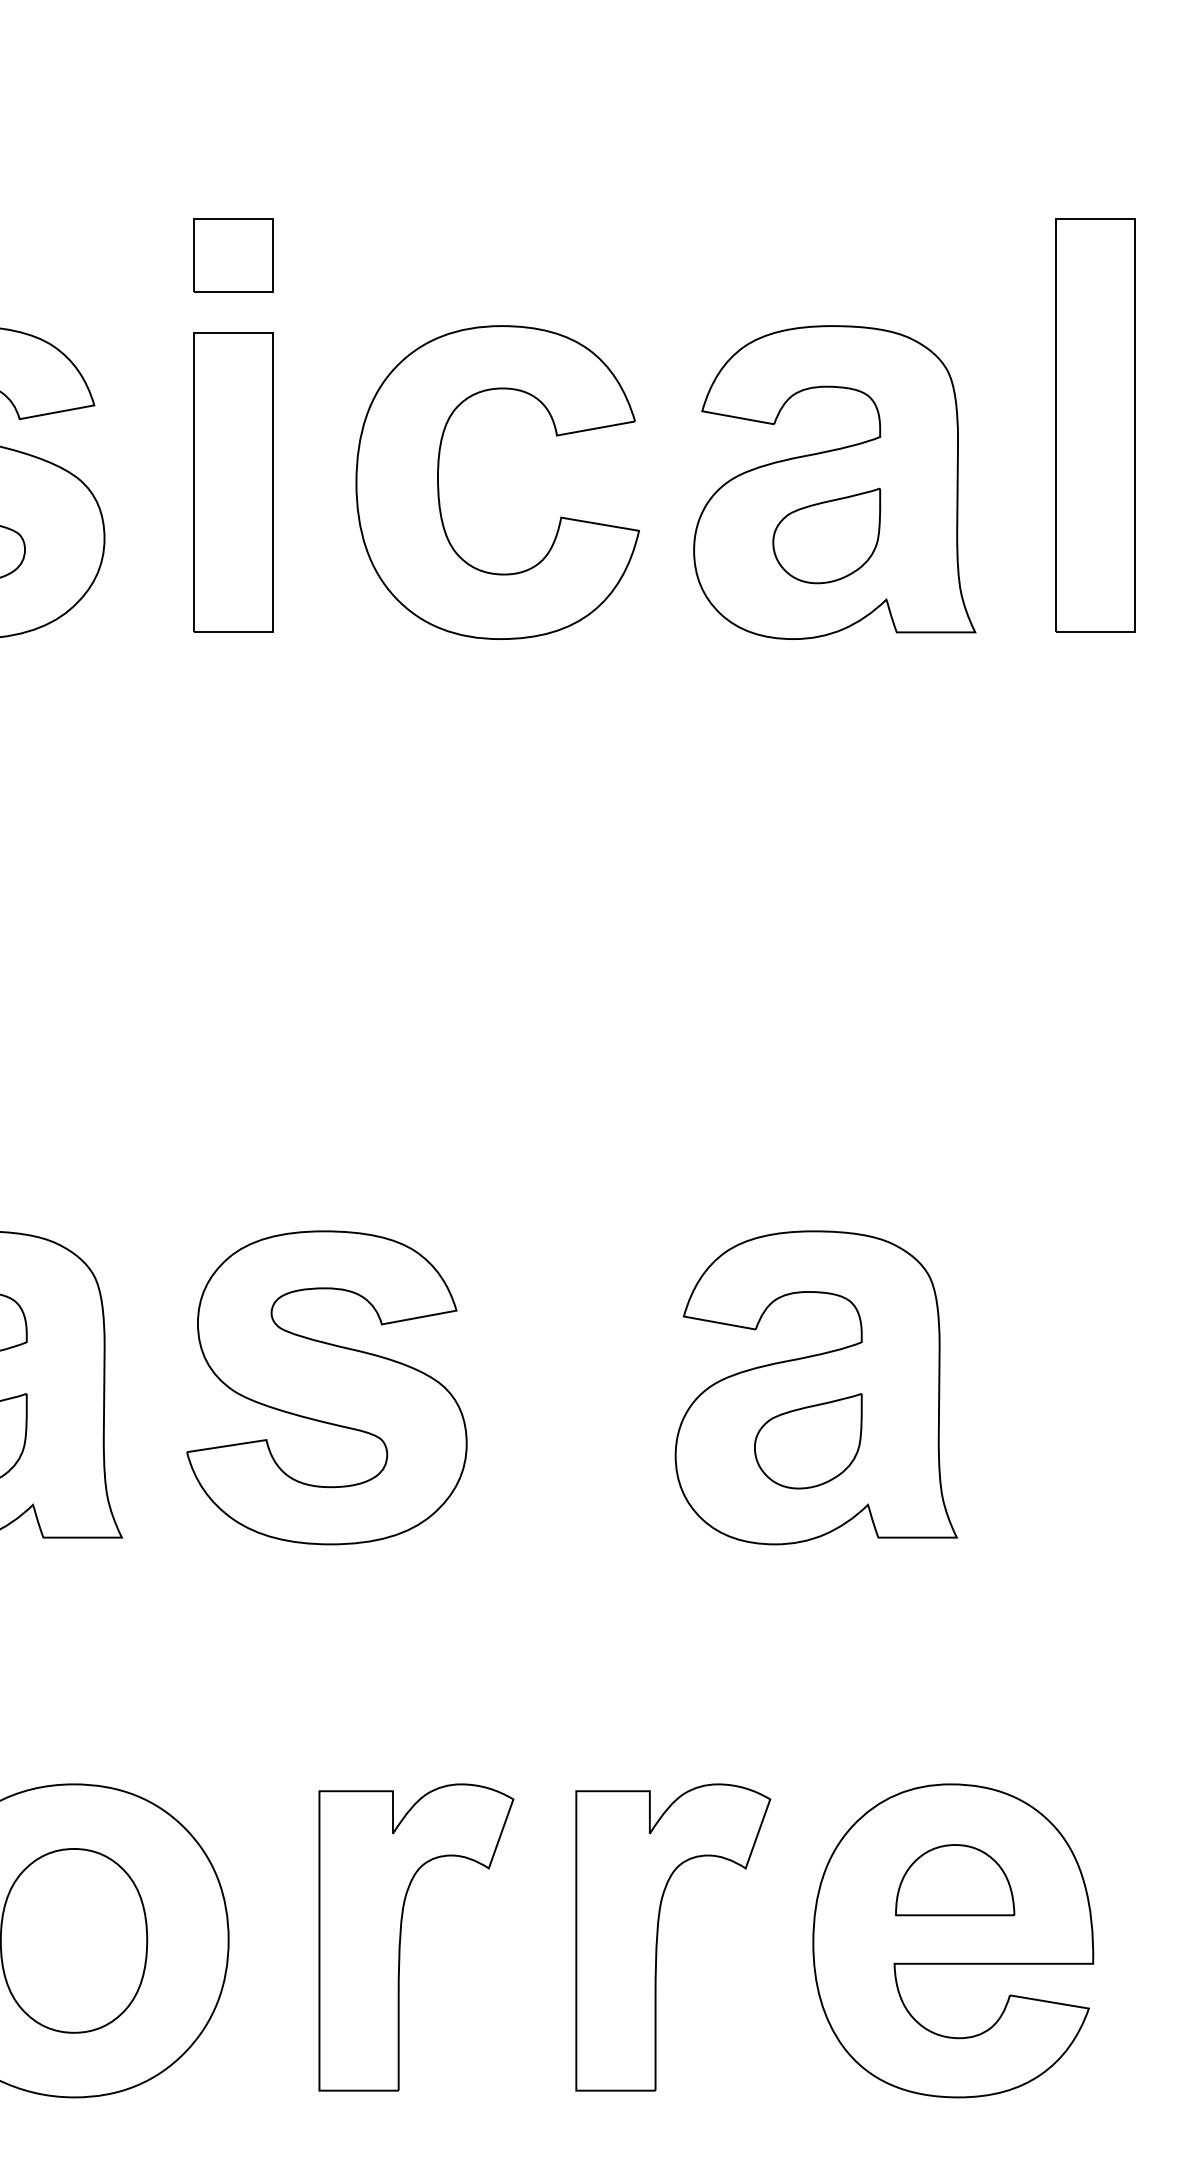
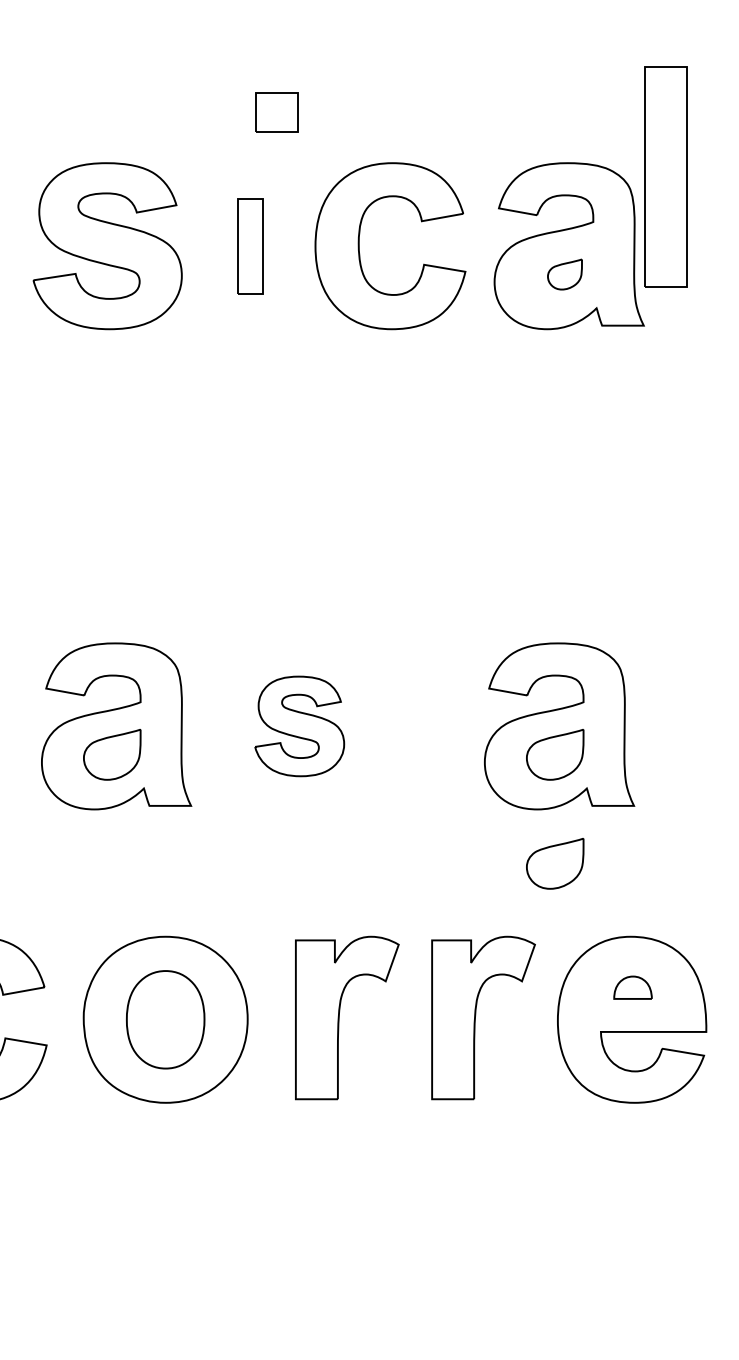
part: (232, 255) -> (276, 112), moved
part: (1095, 424) -> (665, 176), moved
part: (232, 483) -> (249, 246), size x0.6
part: (825, 535) -> (564, 274), size x0.6
part: (326, 1387) -> (299, 726), size x0.6
part: (808, 1646) -> (555, 863), added
part: (954, 1880) -> (632, 987), size x0.6

